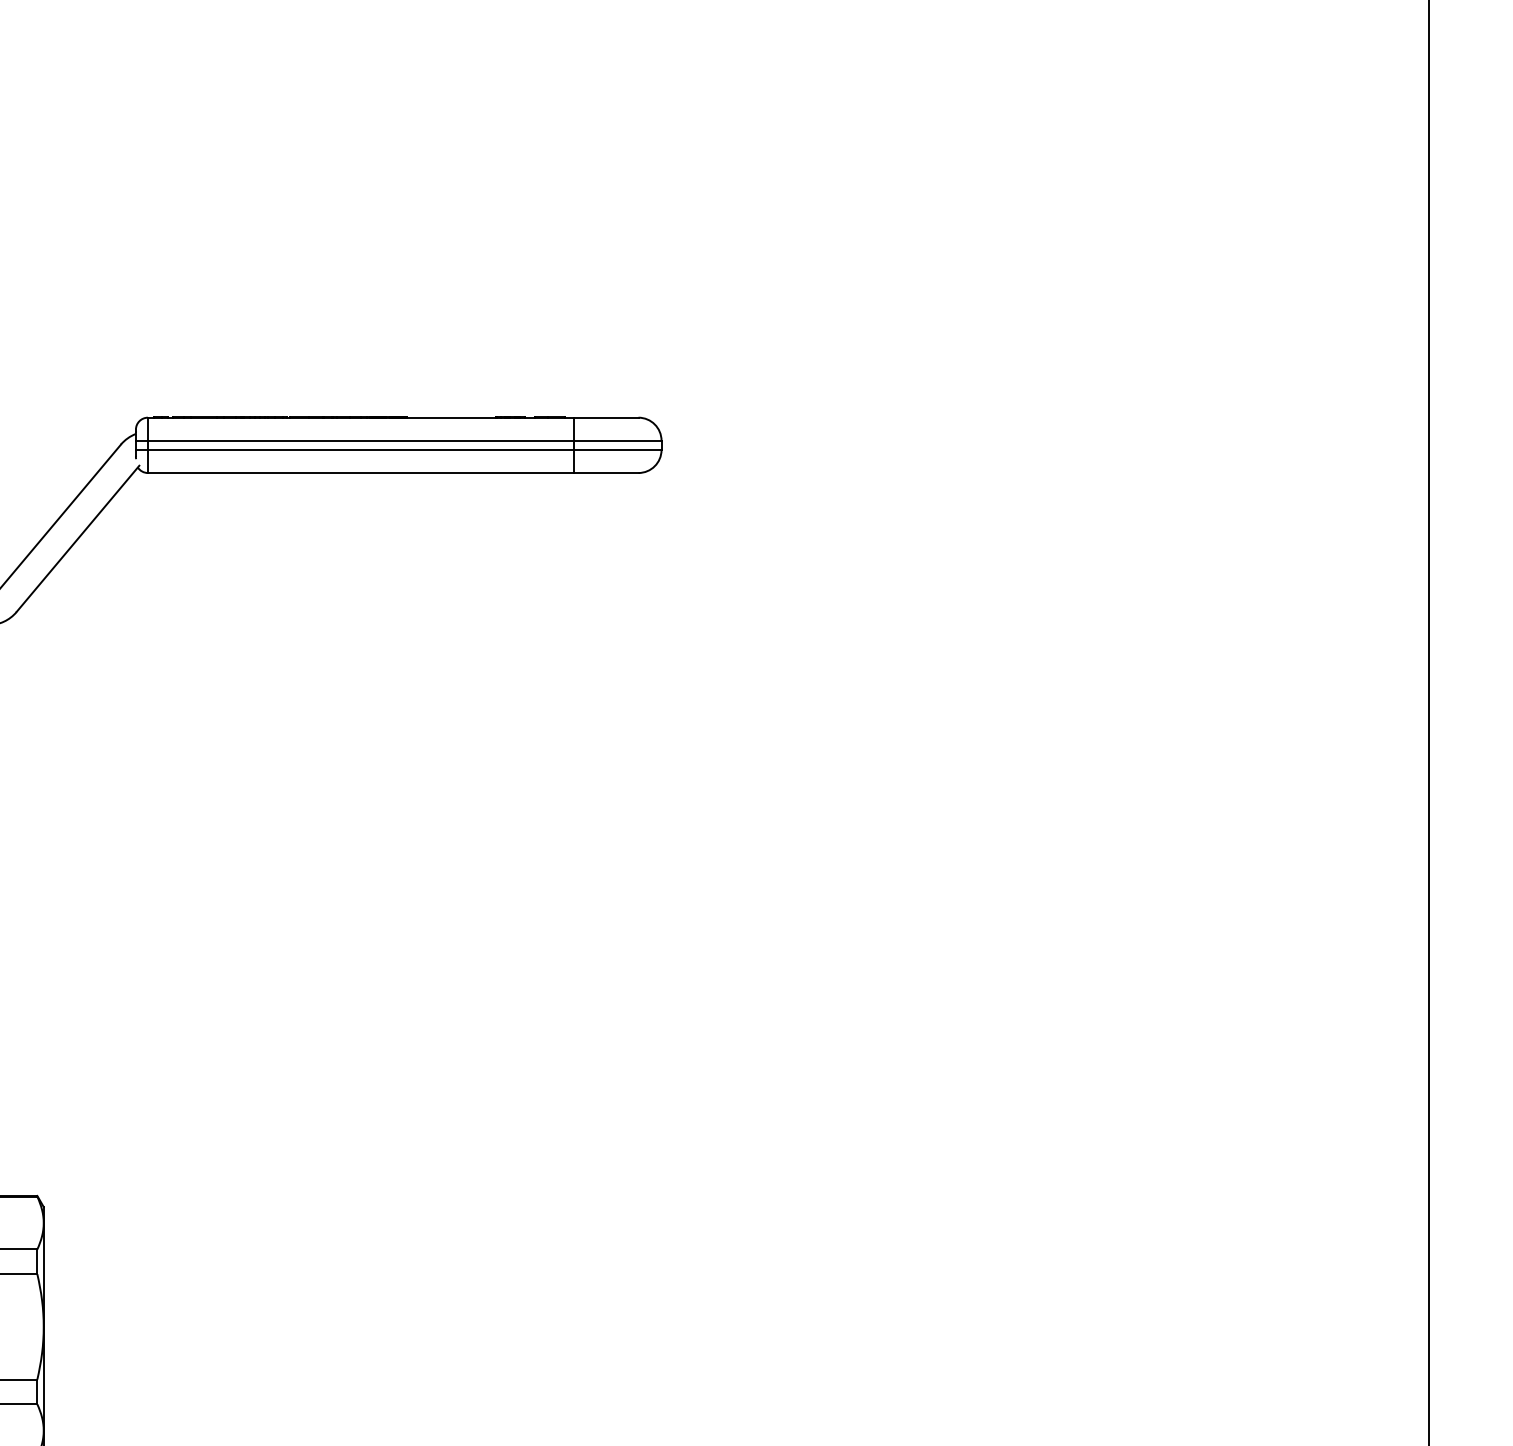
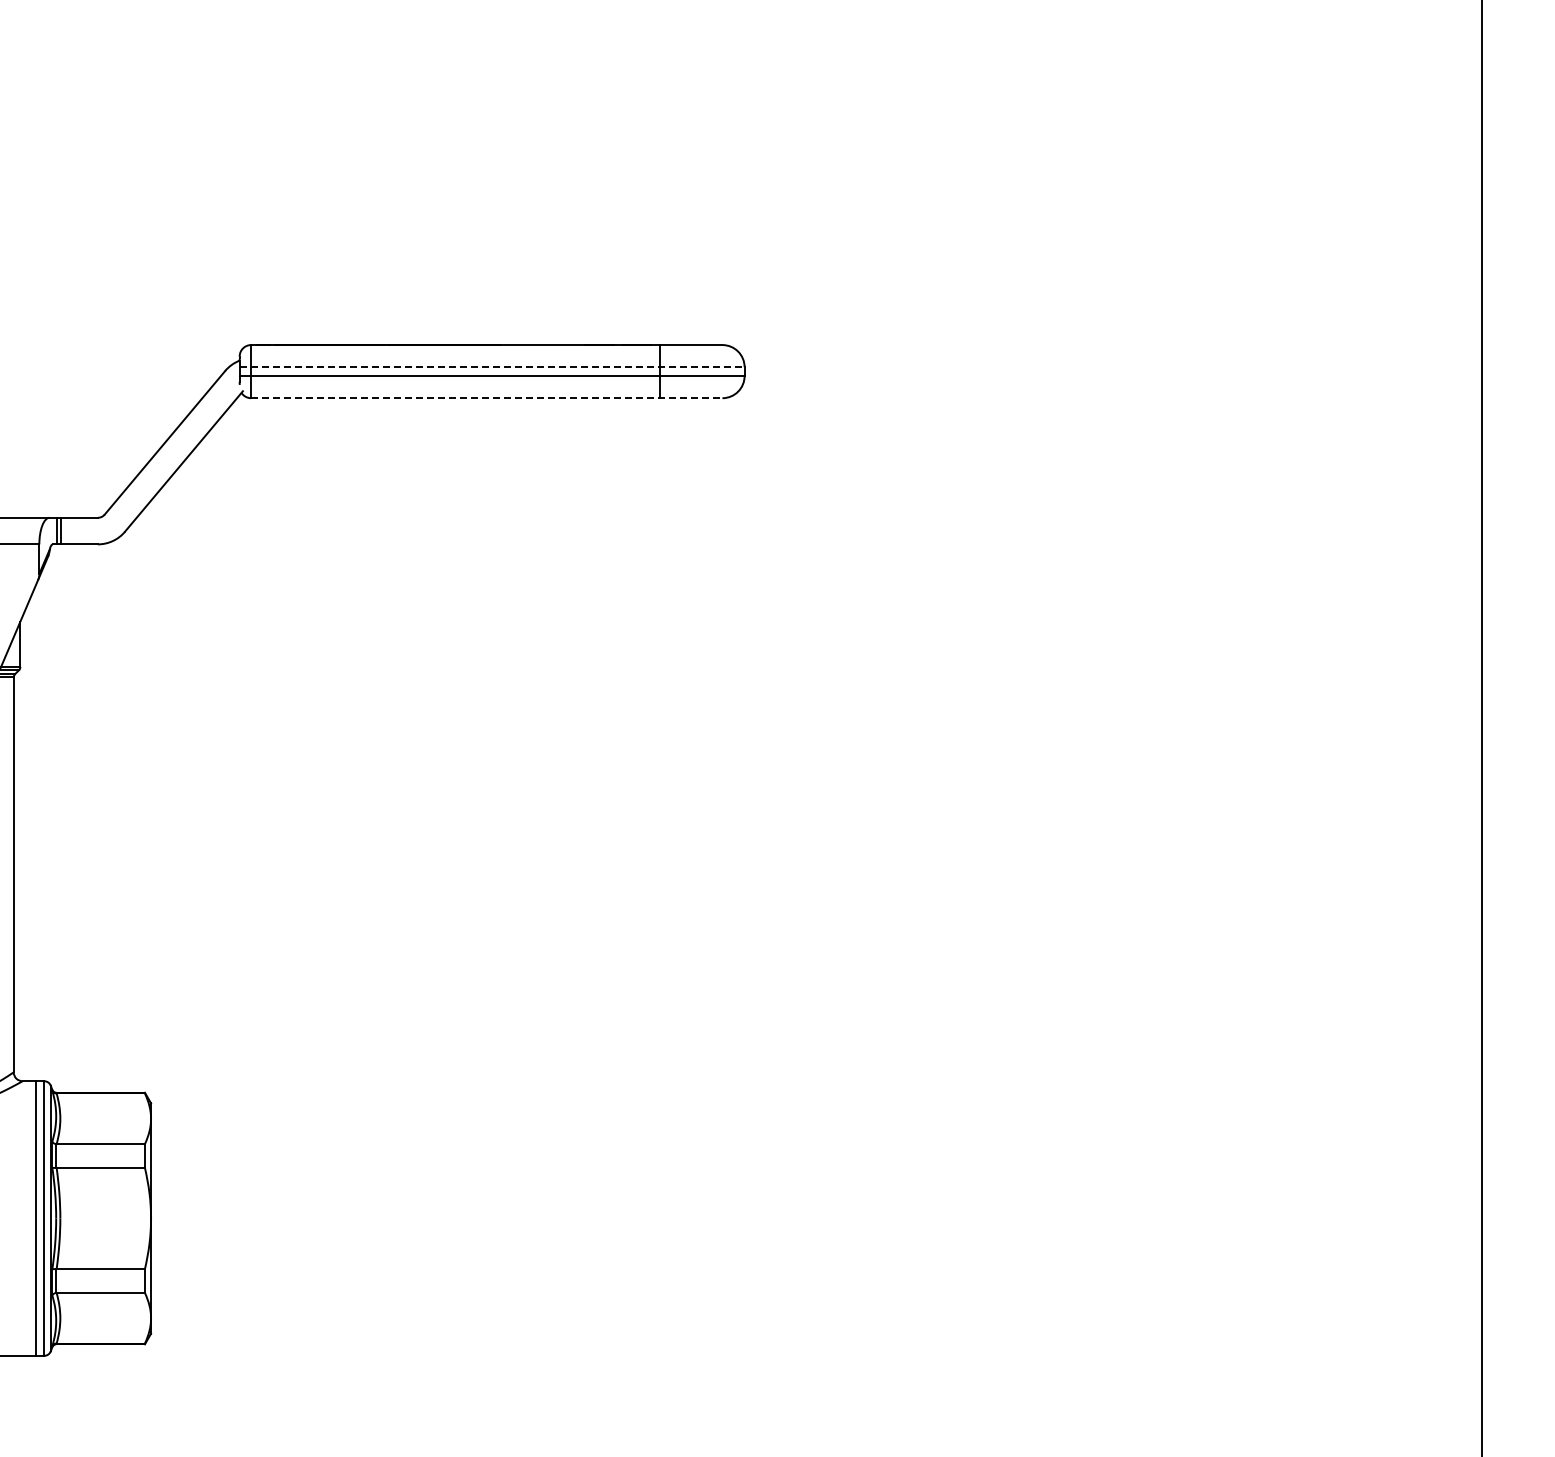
line: (399, 441) -> (492, 367), solid -> dashed
line: (392, 473) -> (486, 398), solid -> dashed

